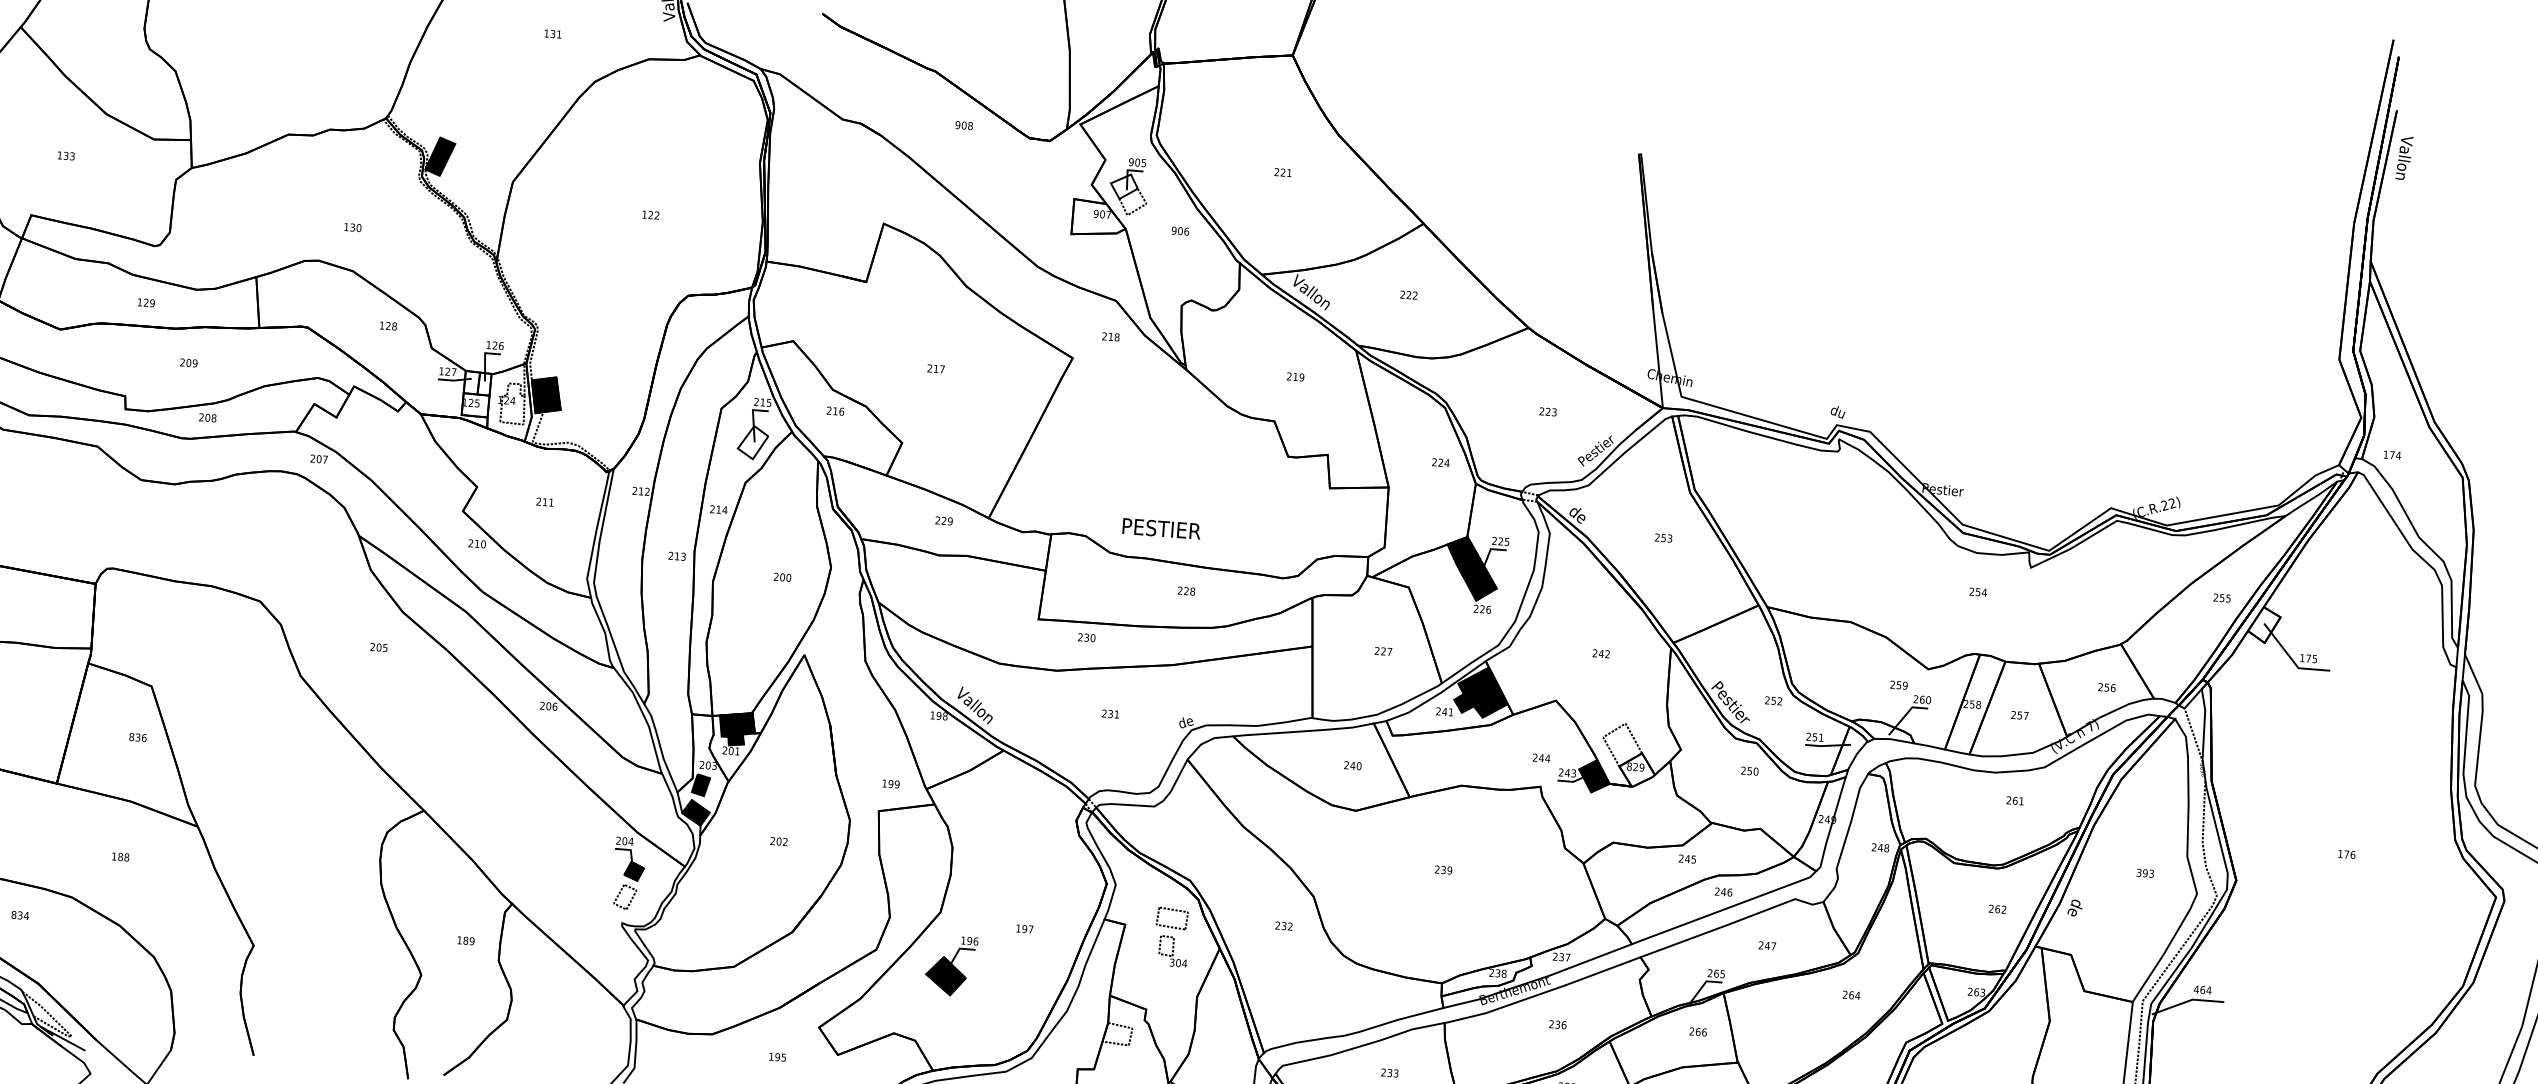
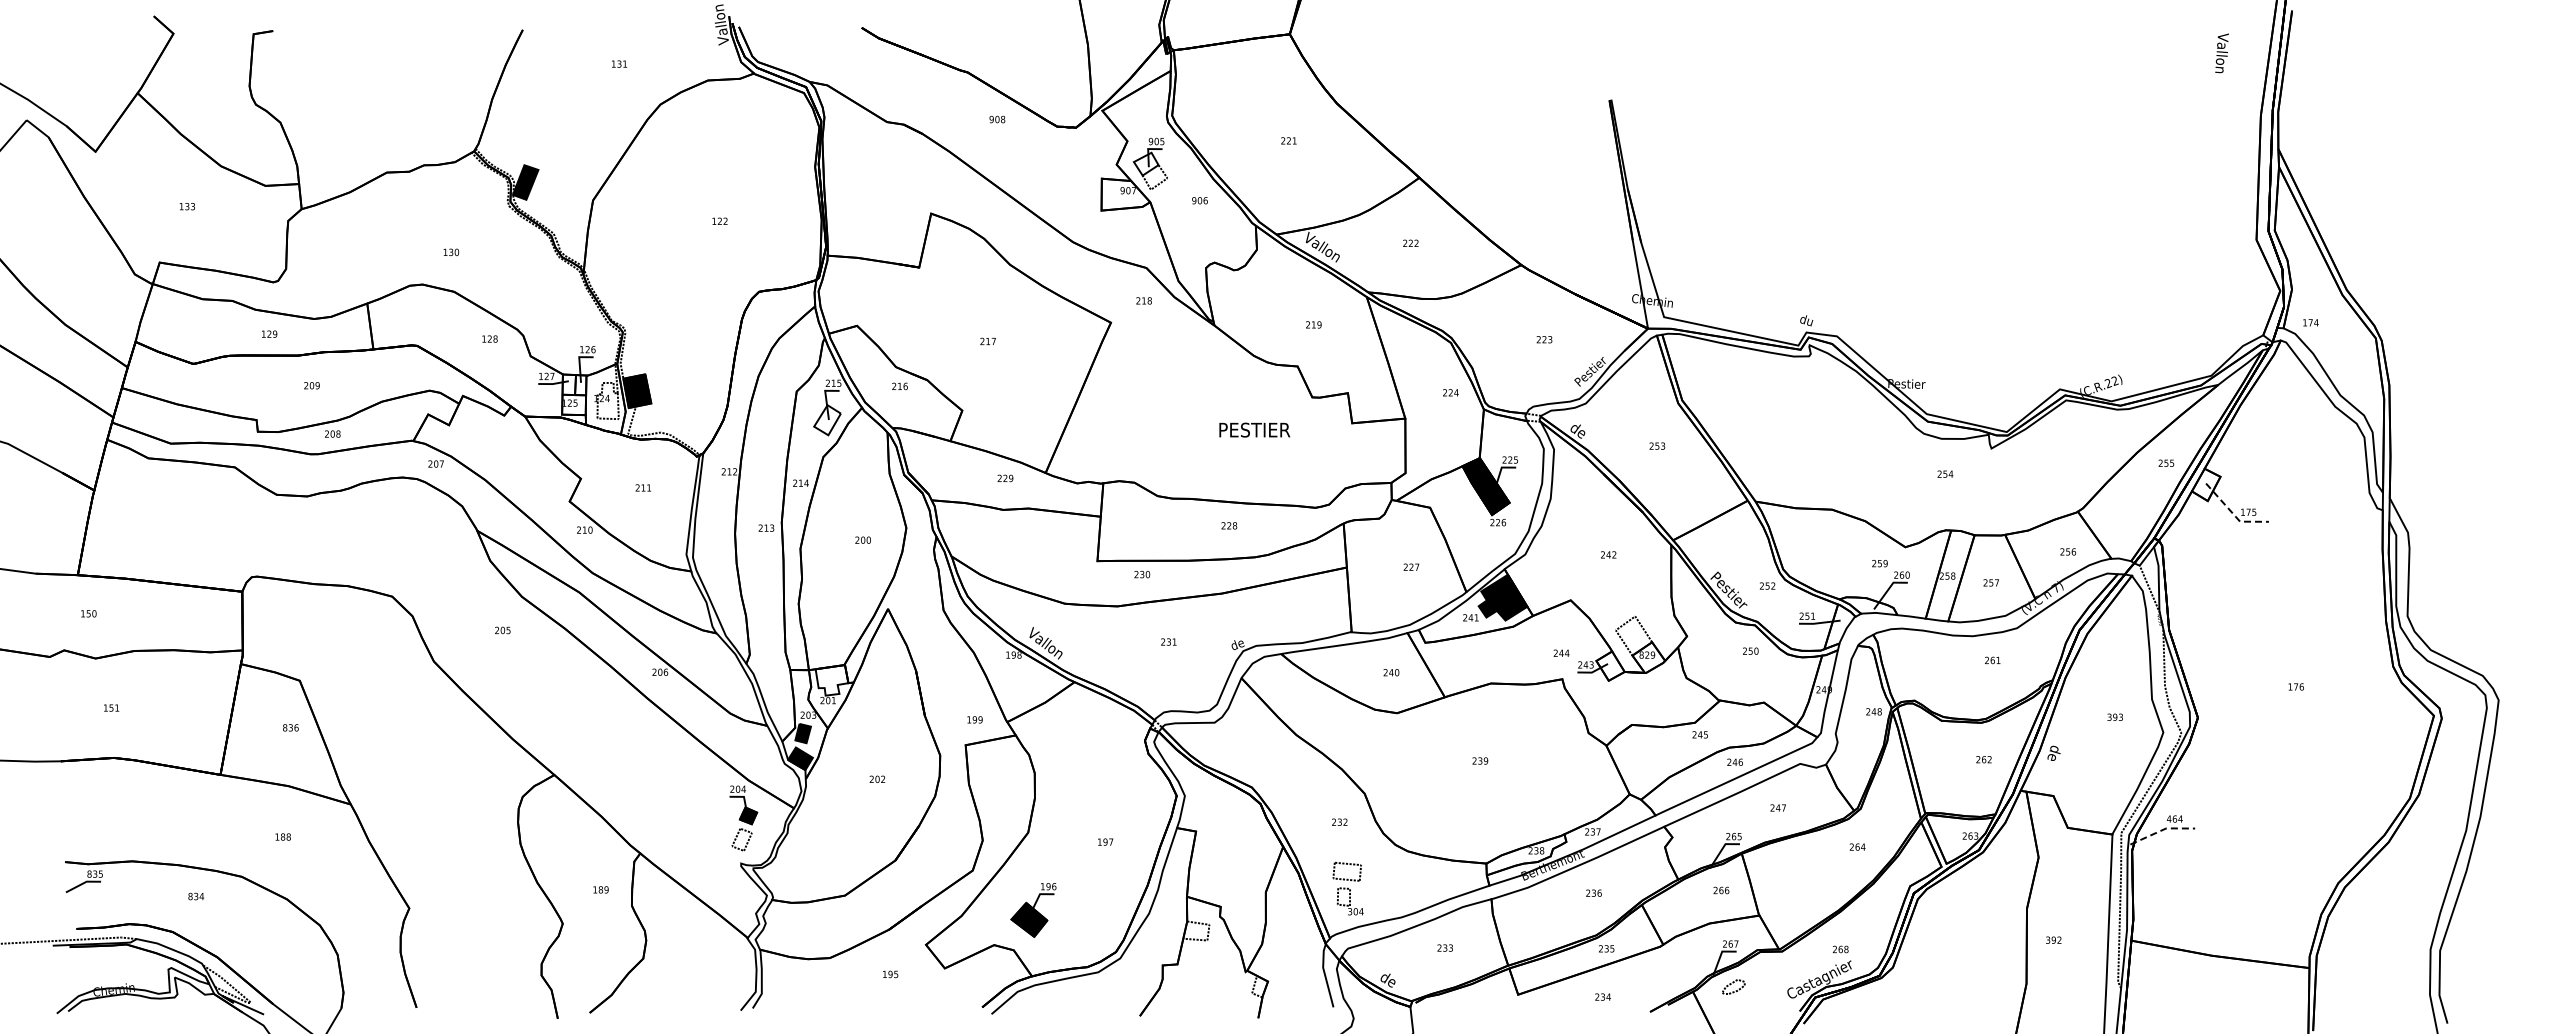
text: (2403, 158) -> (2221, 53), moved
text: (1161, 528) -> (1254, 429), moved
line: (2290, 658) -> (2232, 513), solid -> dashed
fill: (736, 728) -> (831, 679), removed
fill: (1594, 775) -> (1610, 665), removed
part: (1171, 936) -> (1347, 888), moved
part: (951, 966) -> (1033, 910), moved
line: (2187, 1001) -> (2161, 830), solid -> dashed

